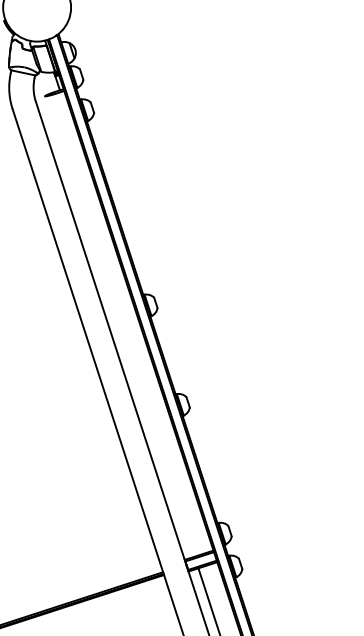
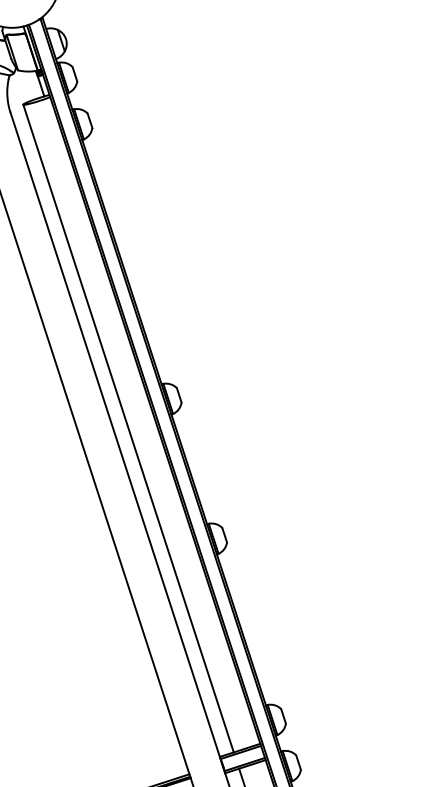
line: (119, 326) -> (128, 428), added

